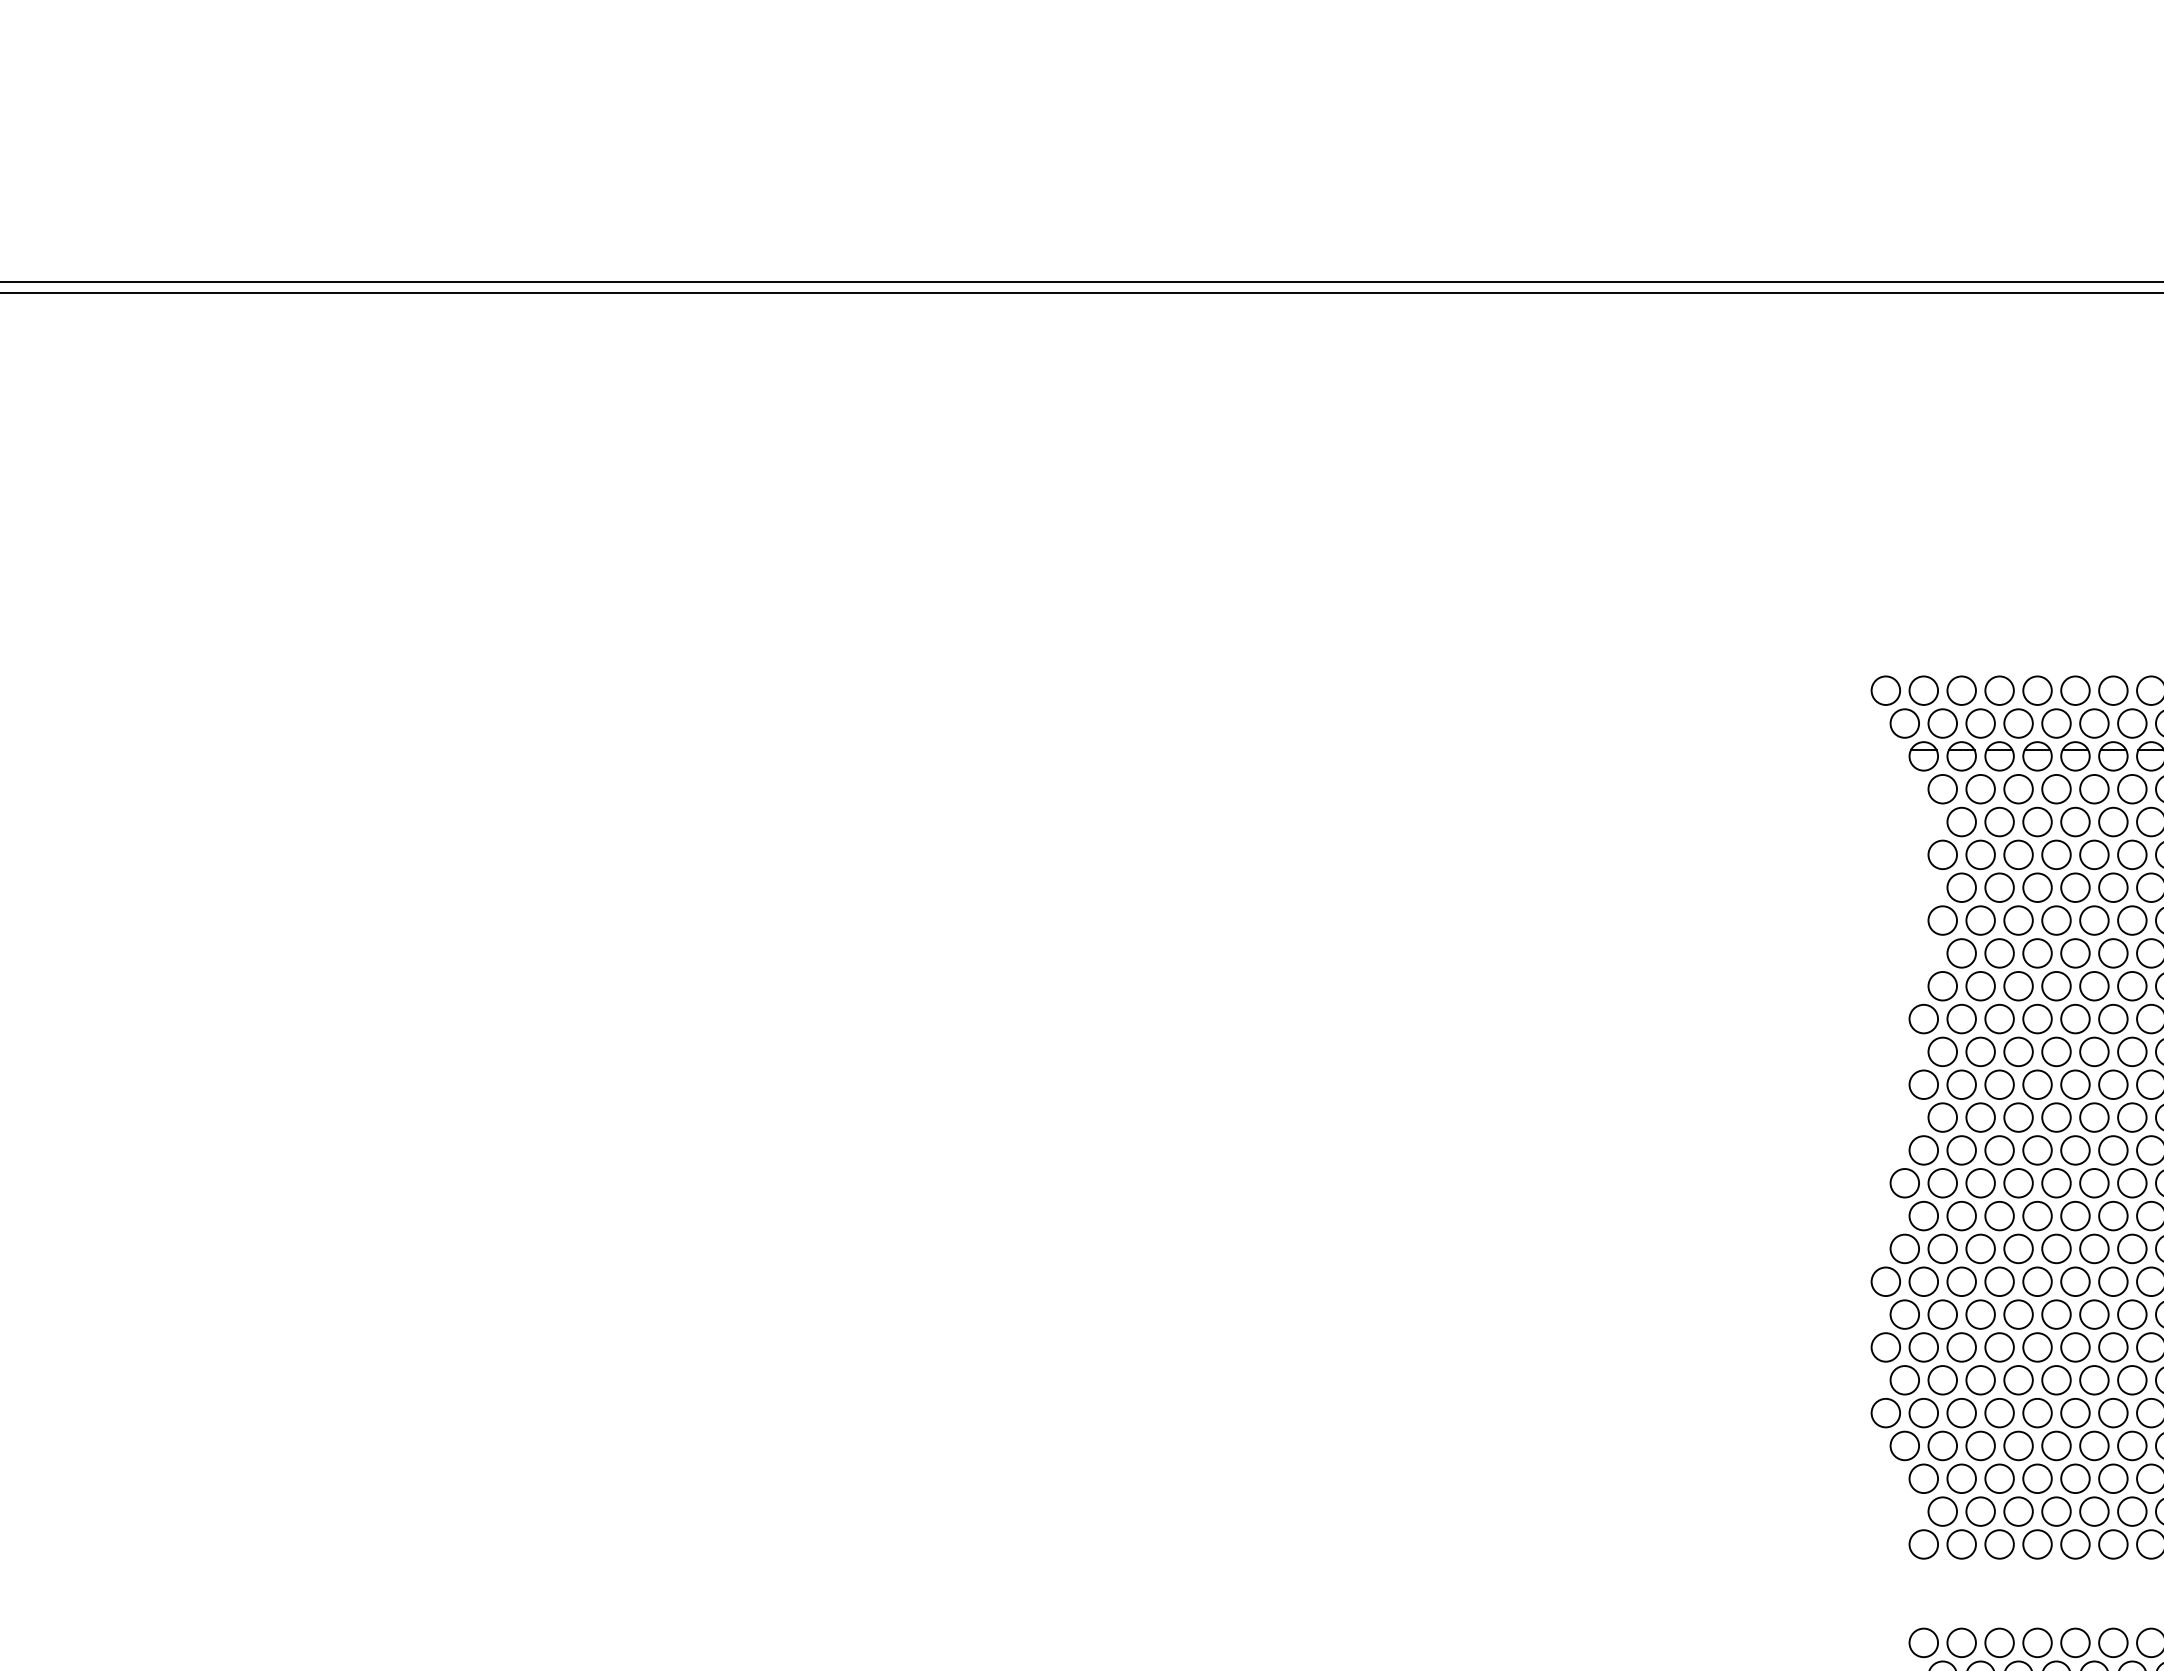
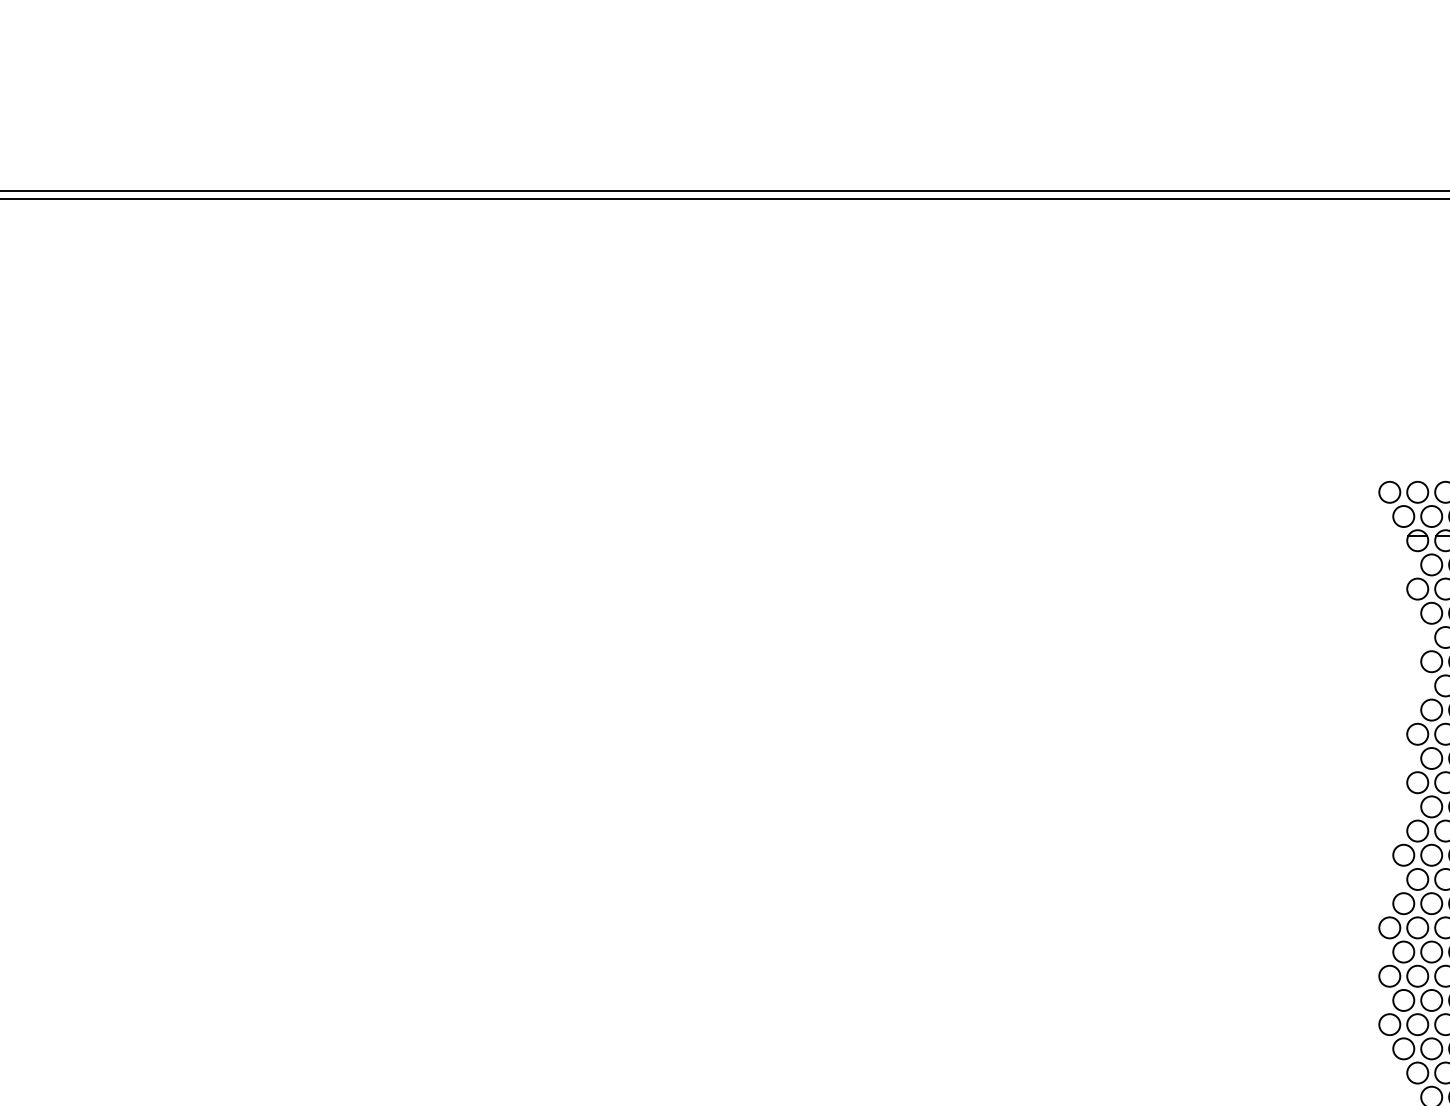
circle: (1923, 821) -> (1417, 588), added

